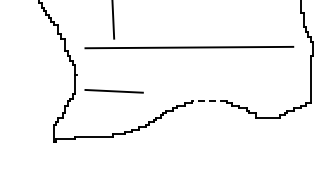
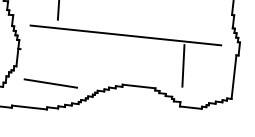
line: (254, 73) -> (183, 65), added
line: (113, 91) -> (50, 83), moved
line: (209, 101) -> (138, 86), dashed -> solid

